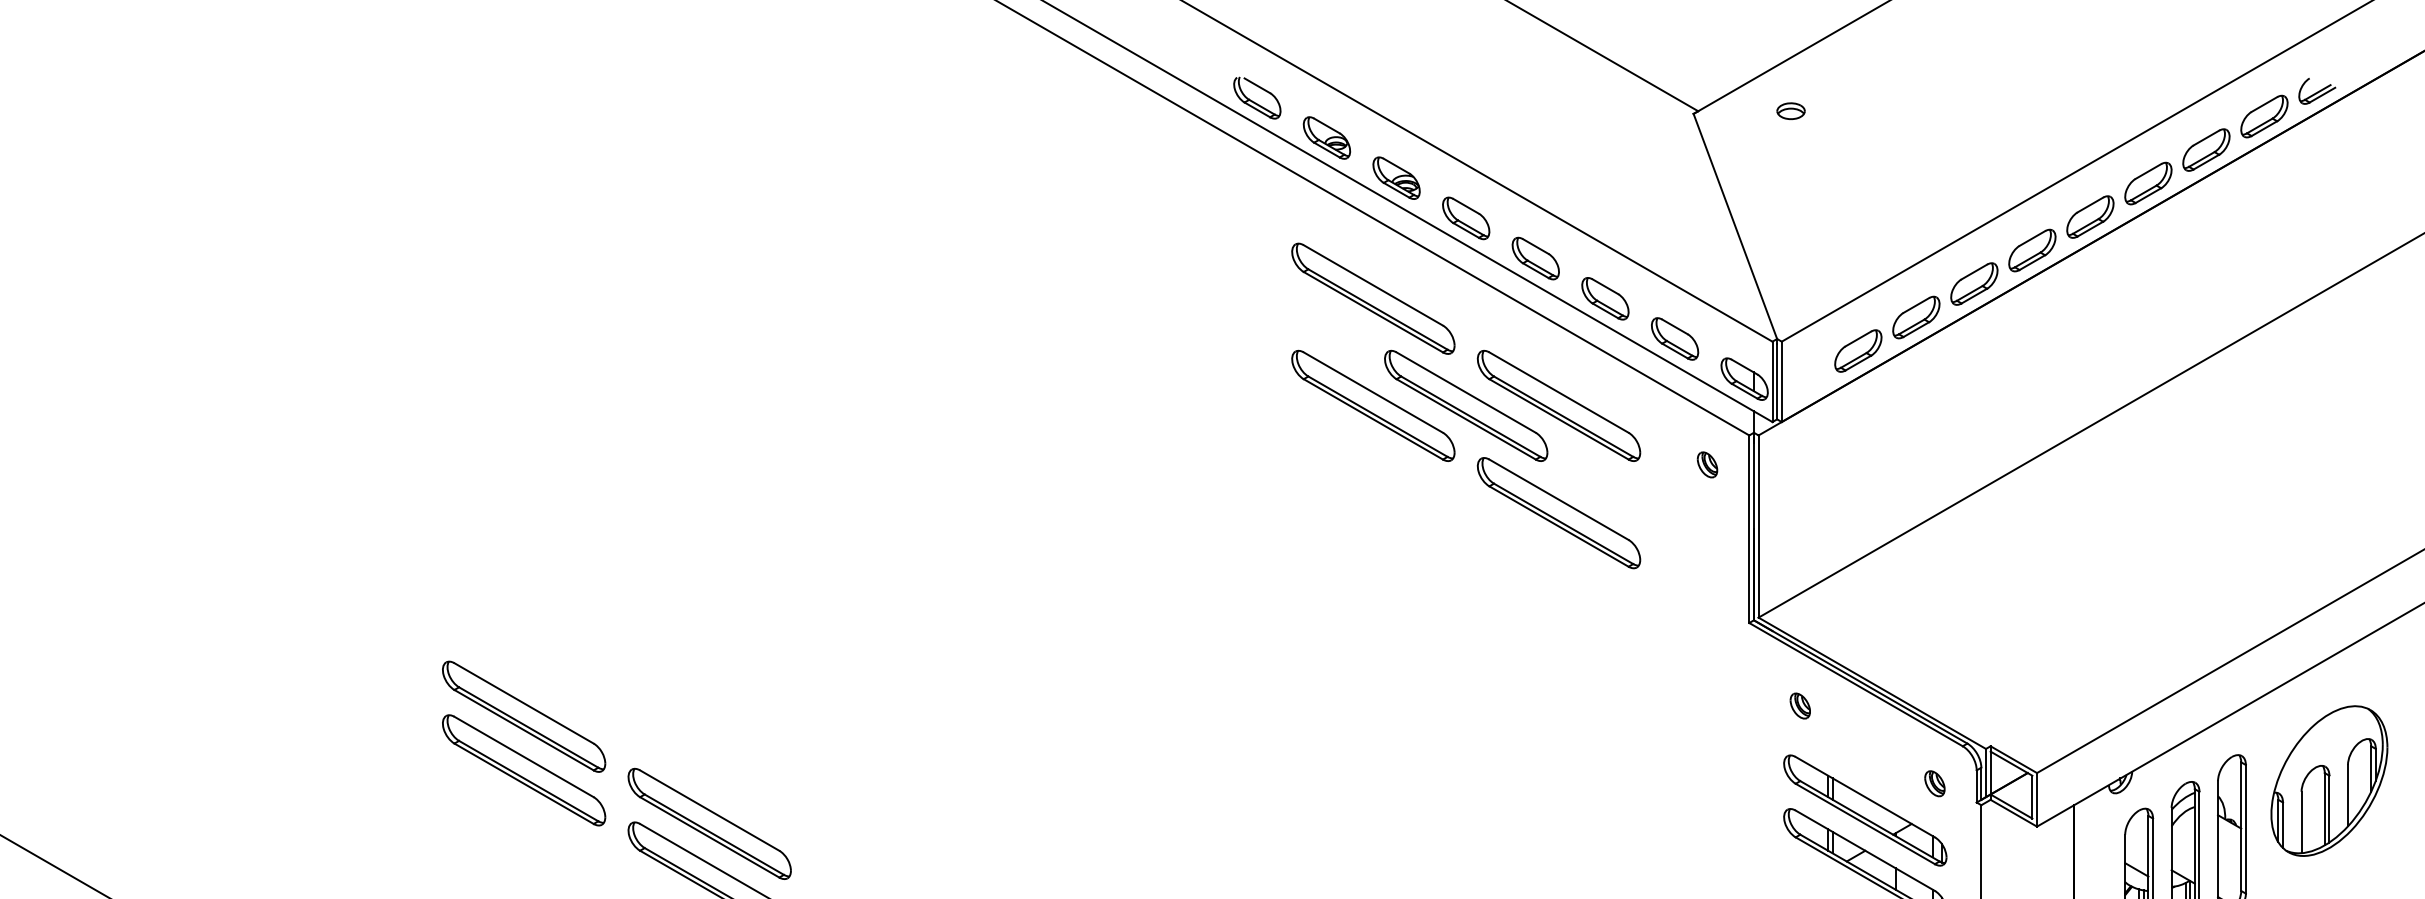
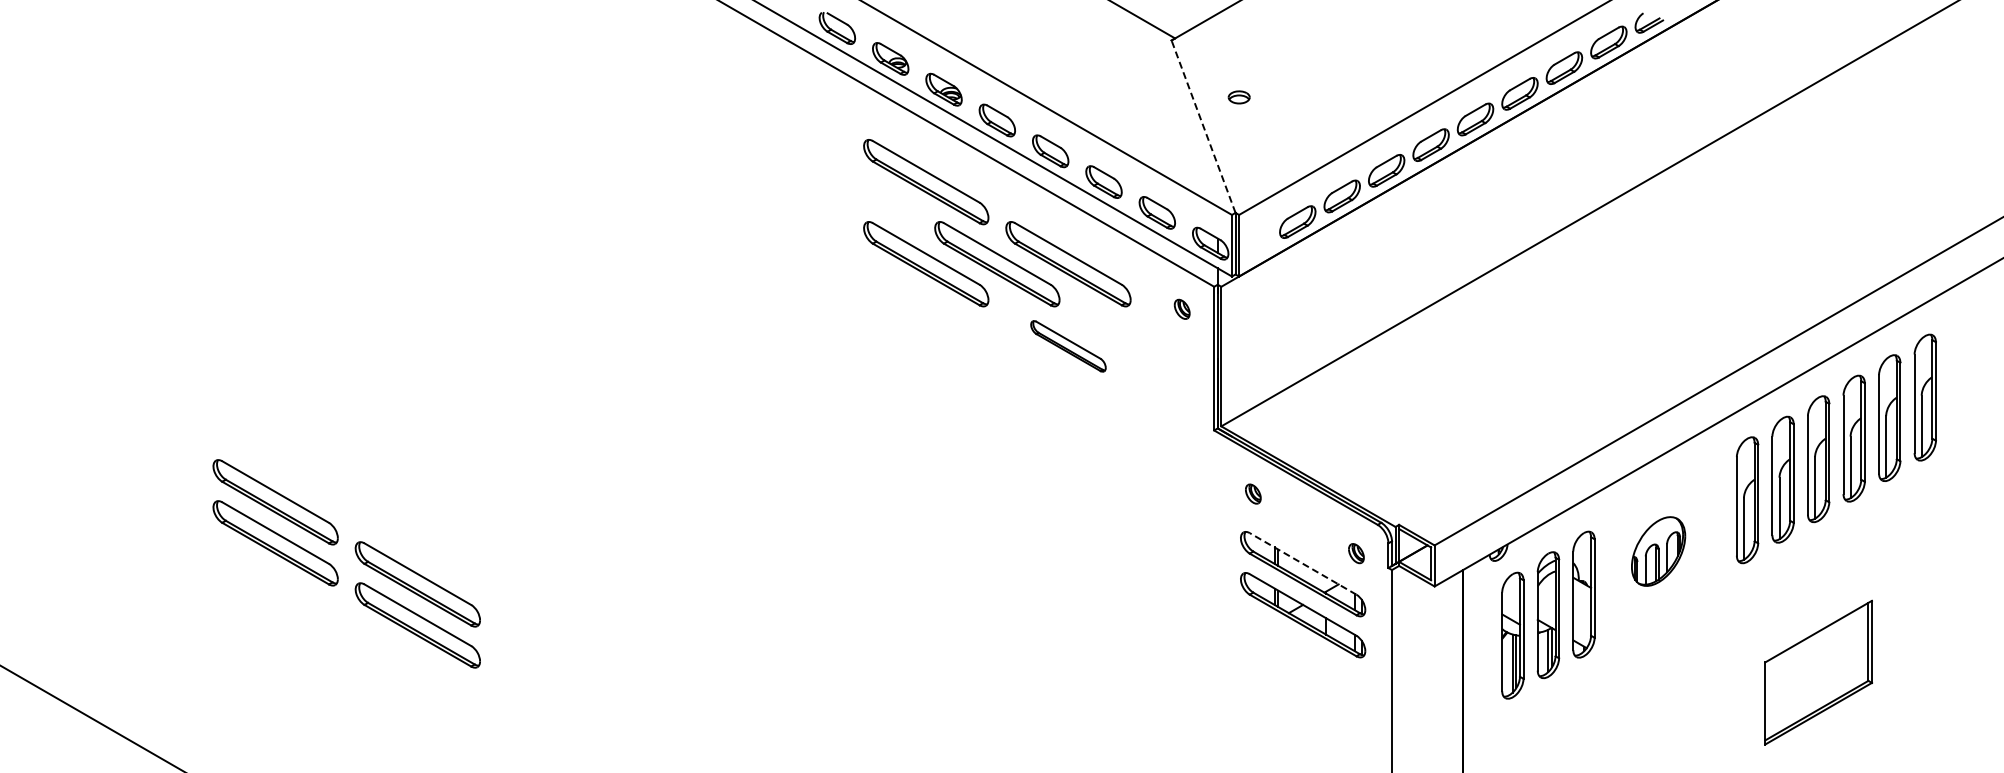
part: (1790, 111) -> (1238, 97), moved
line: (1735, 226) -> (1203, 126), solid -> dashed
part: (1559, 513) -> (1068, 346), size x0.6
part: (2329, 780) -> (1658, 551), size x0.6
line: (1865, 796) -> (1303, 563), solid -> dashed

